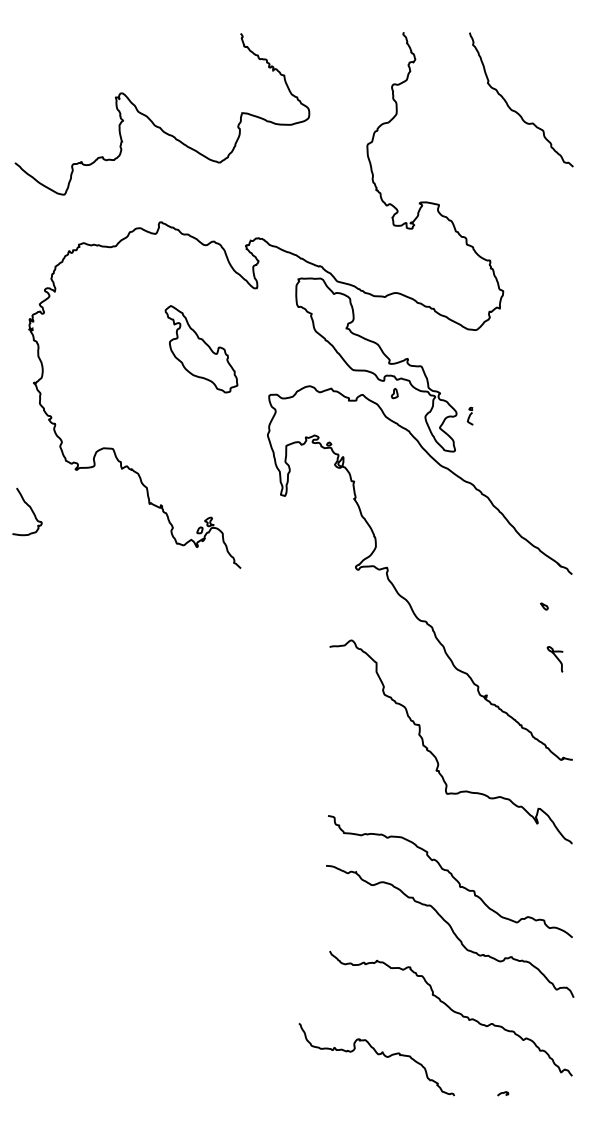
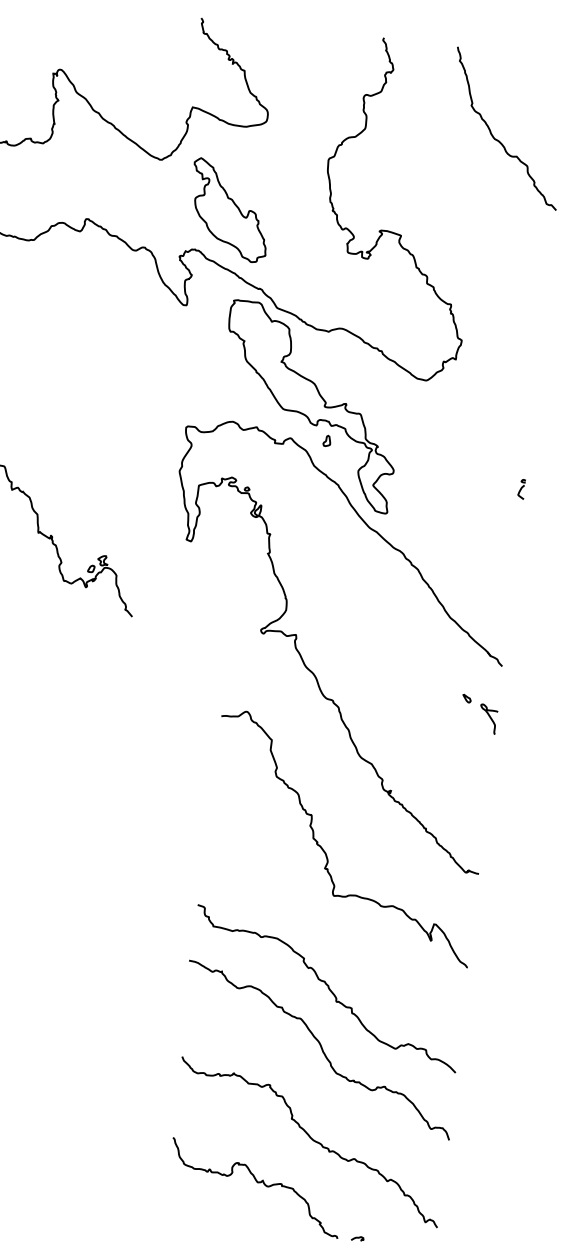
part: (201, 349) -> (229, 210), moved
part: (469, 415) -> (520, 488), moved
curve: (555, 657) -> (488, 717), moved
curve: (378, 1055) -> (257, 1183), moved

